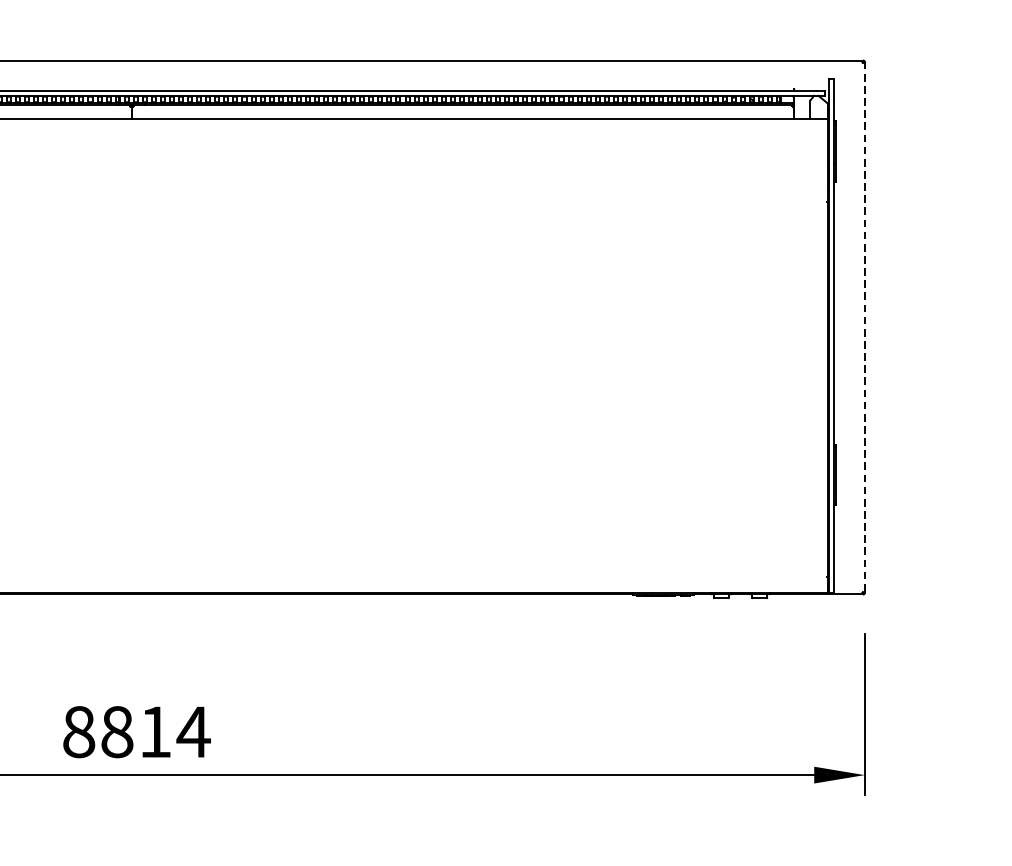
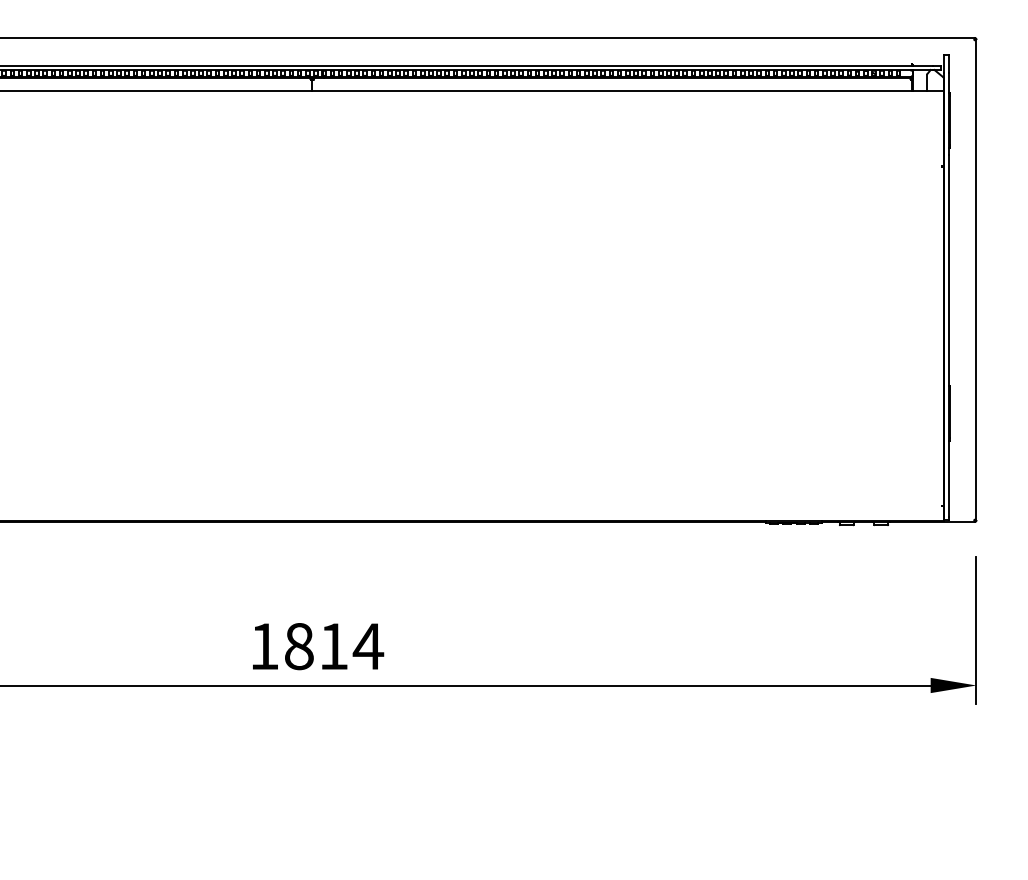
line: (864, 328) -> (976, 280), dashed -> solid
text: (78, 732) -> (264, 646), 8814 -> 1814

